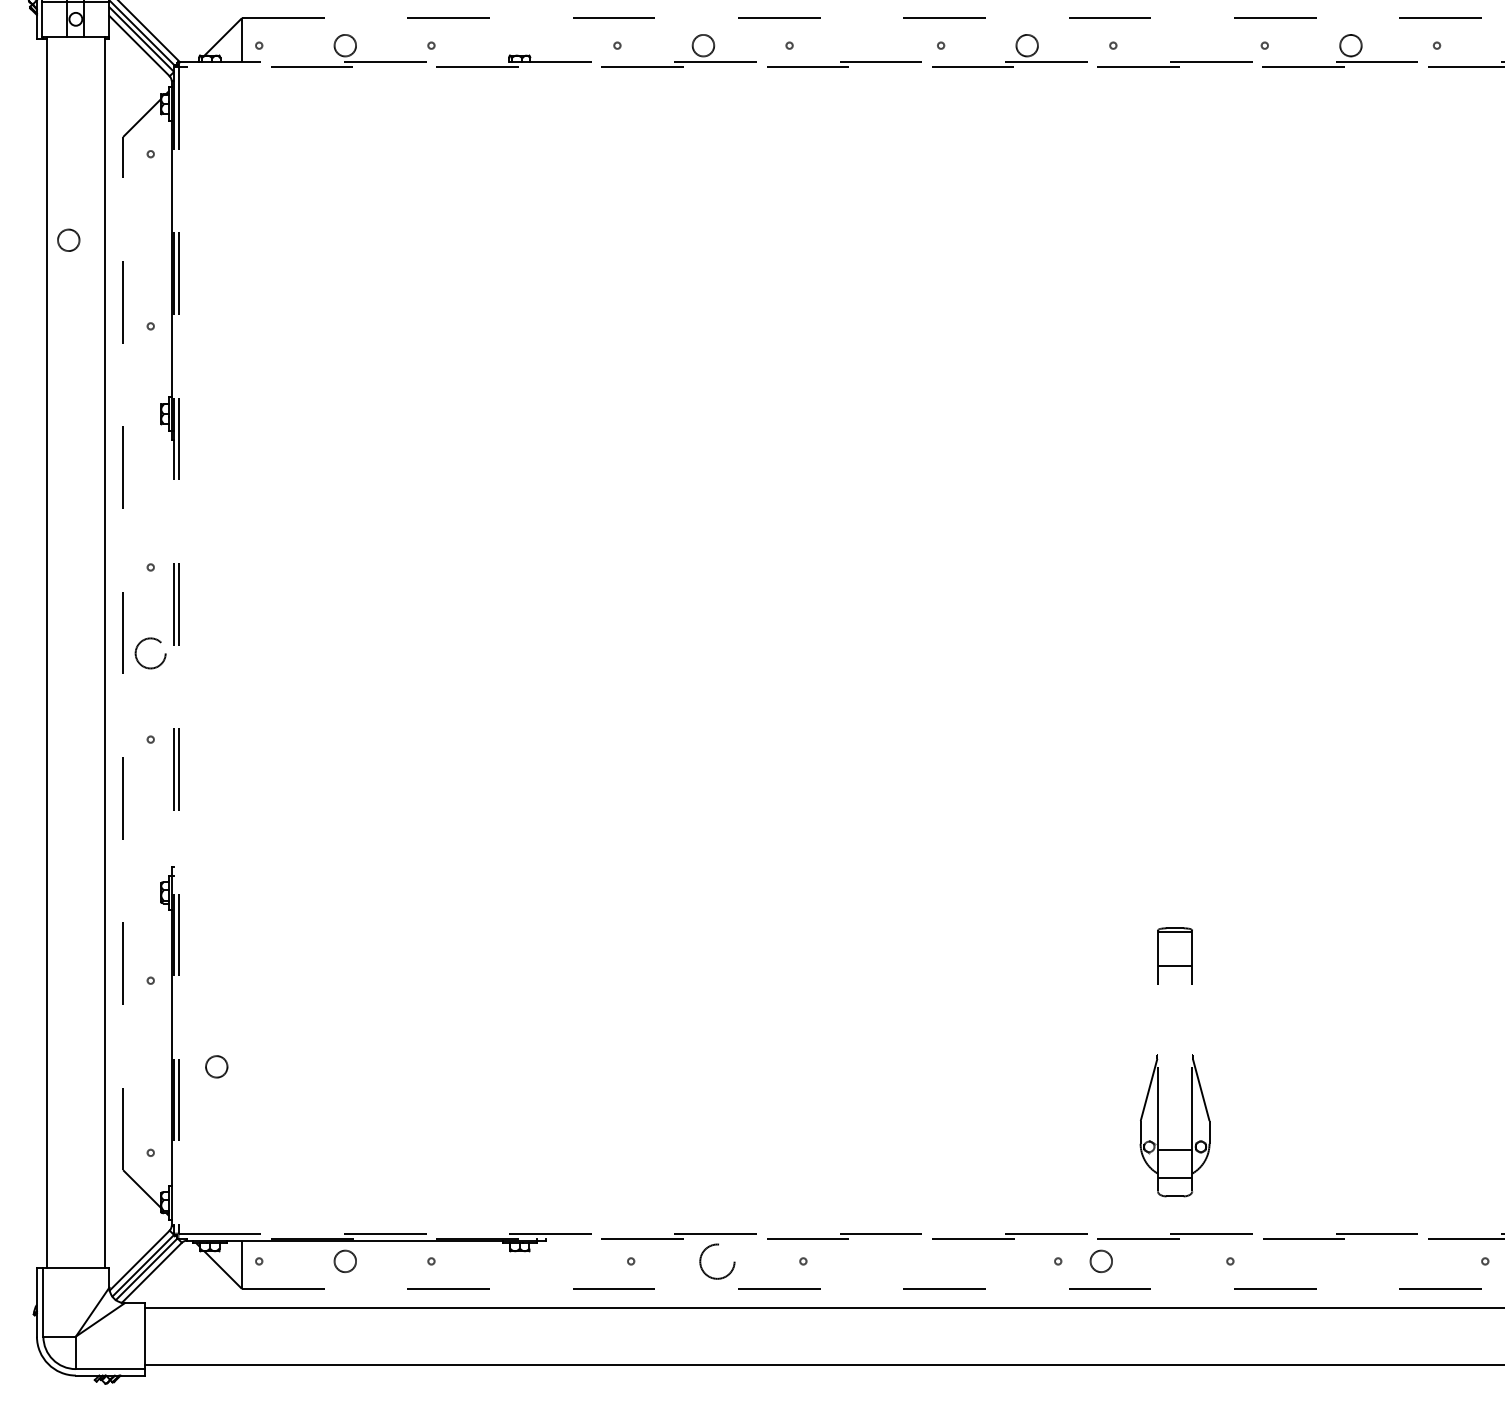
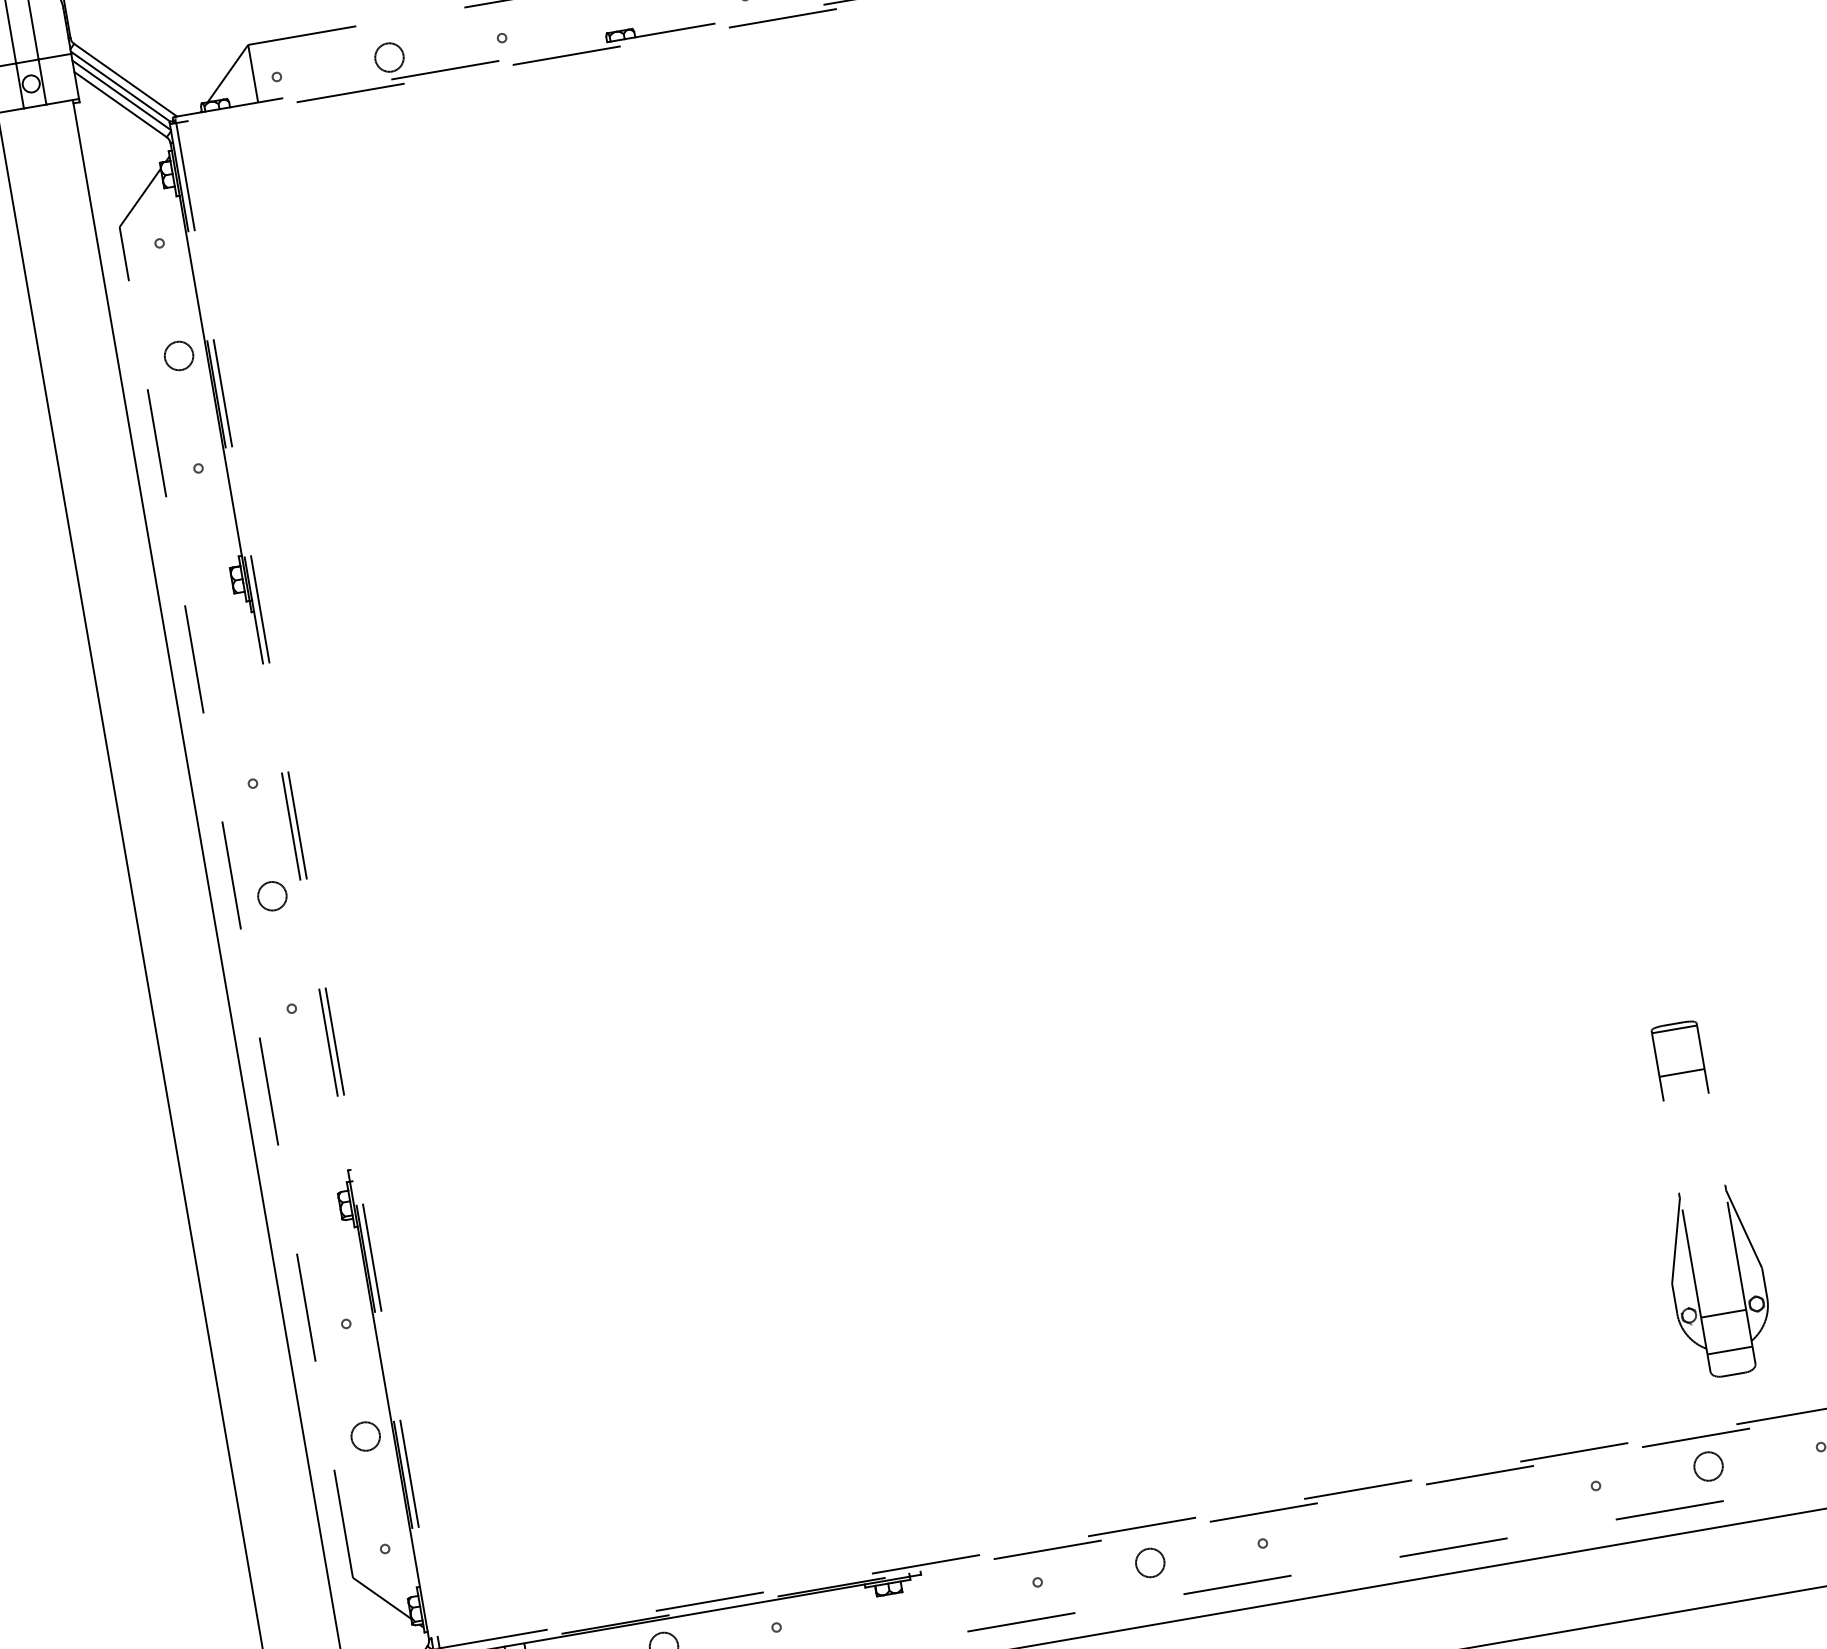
circle: (68, 239) -> (178, 354), moved
circle: (150, 653) -> (272, 896), size x0.71
circle: (216, 1066) -> (365, 1436), moved
circle: (716, 1260) -> (1149, 1561), size x0.62
circle: (1100, 1260) -> (1707, 1465), moved

